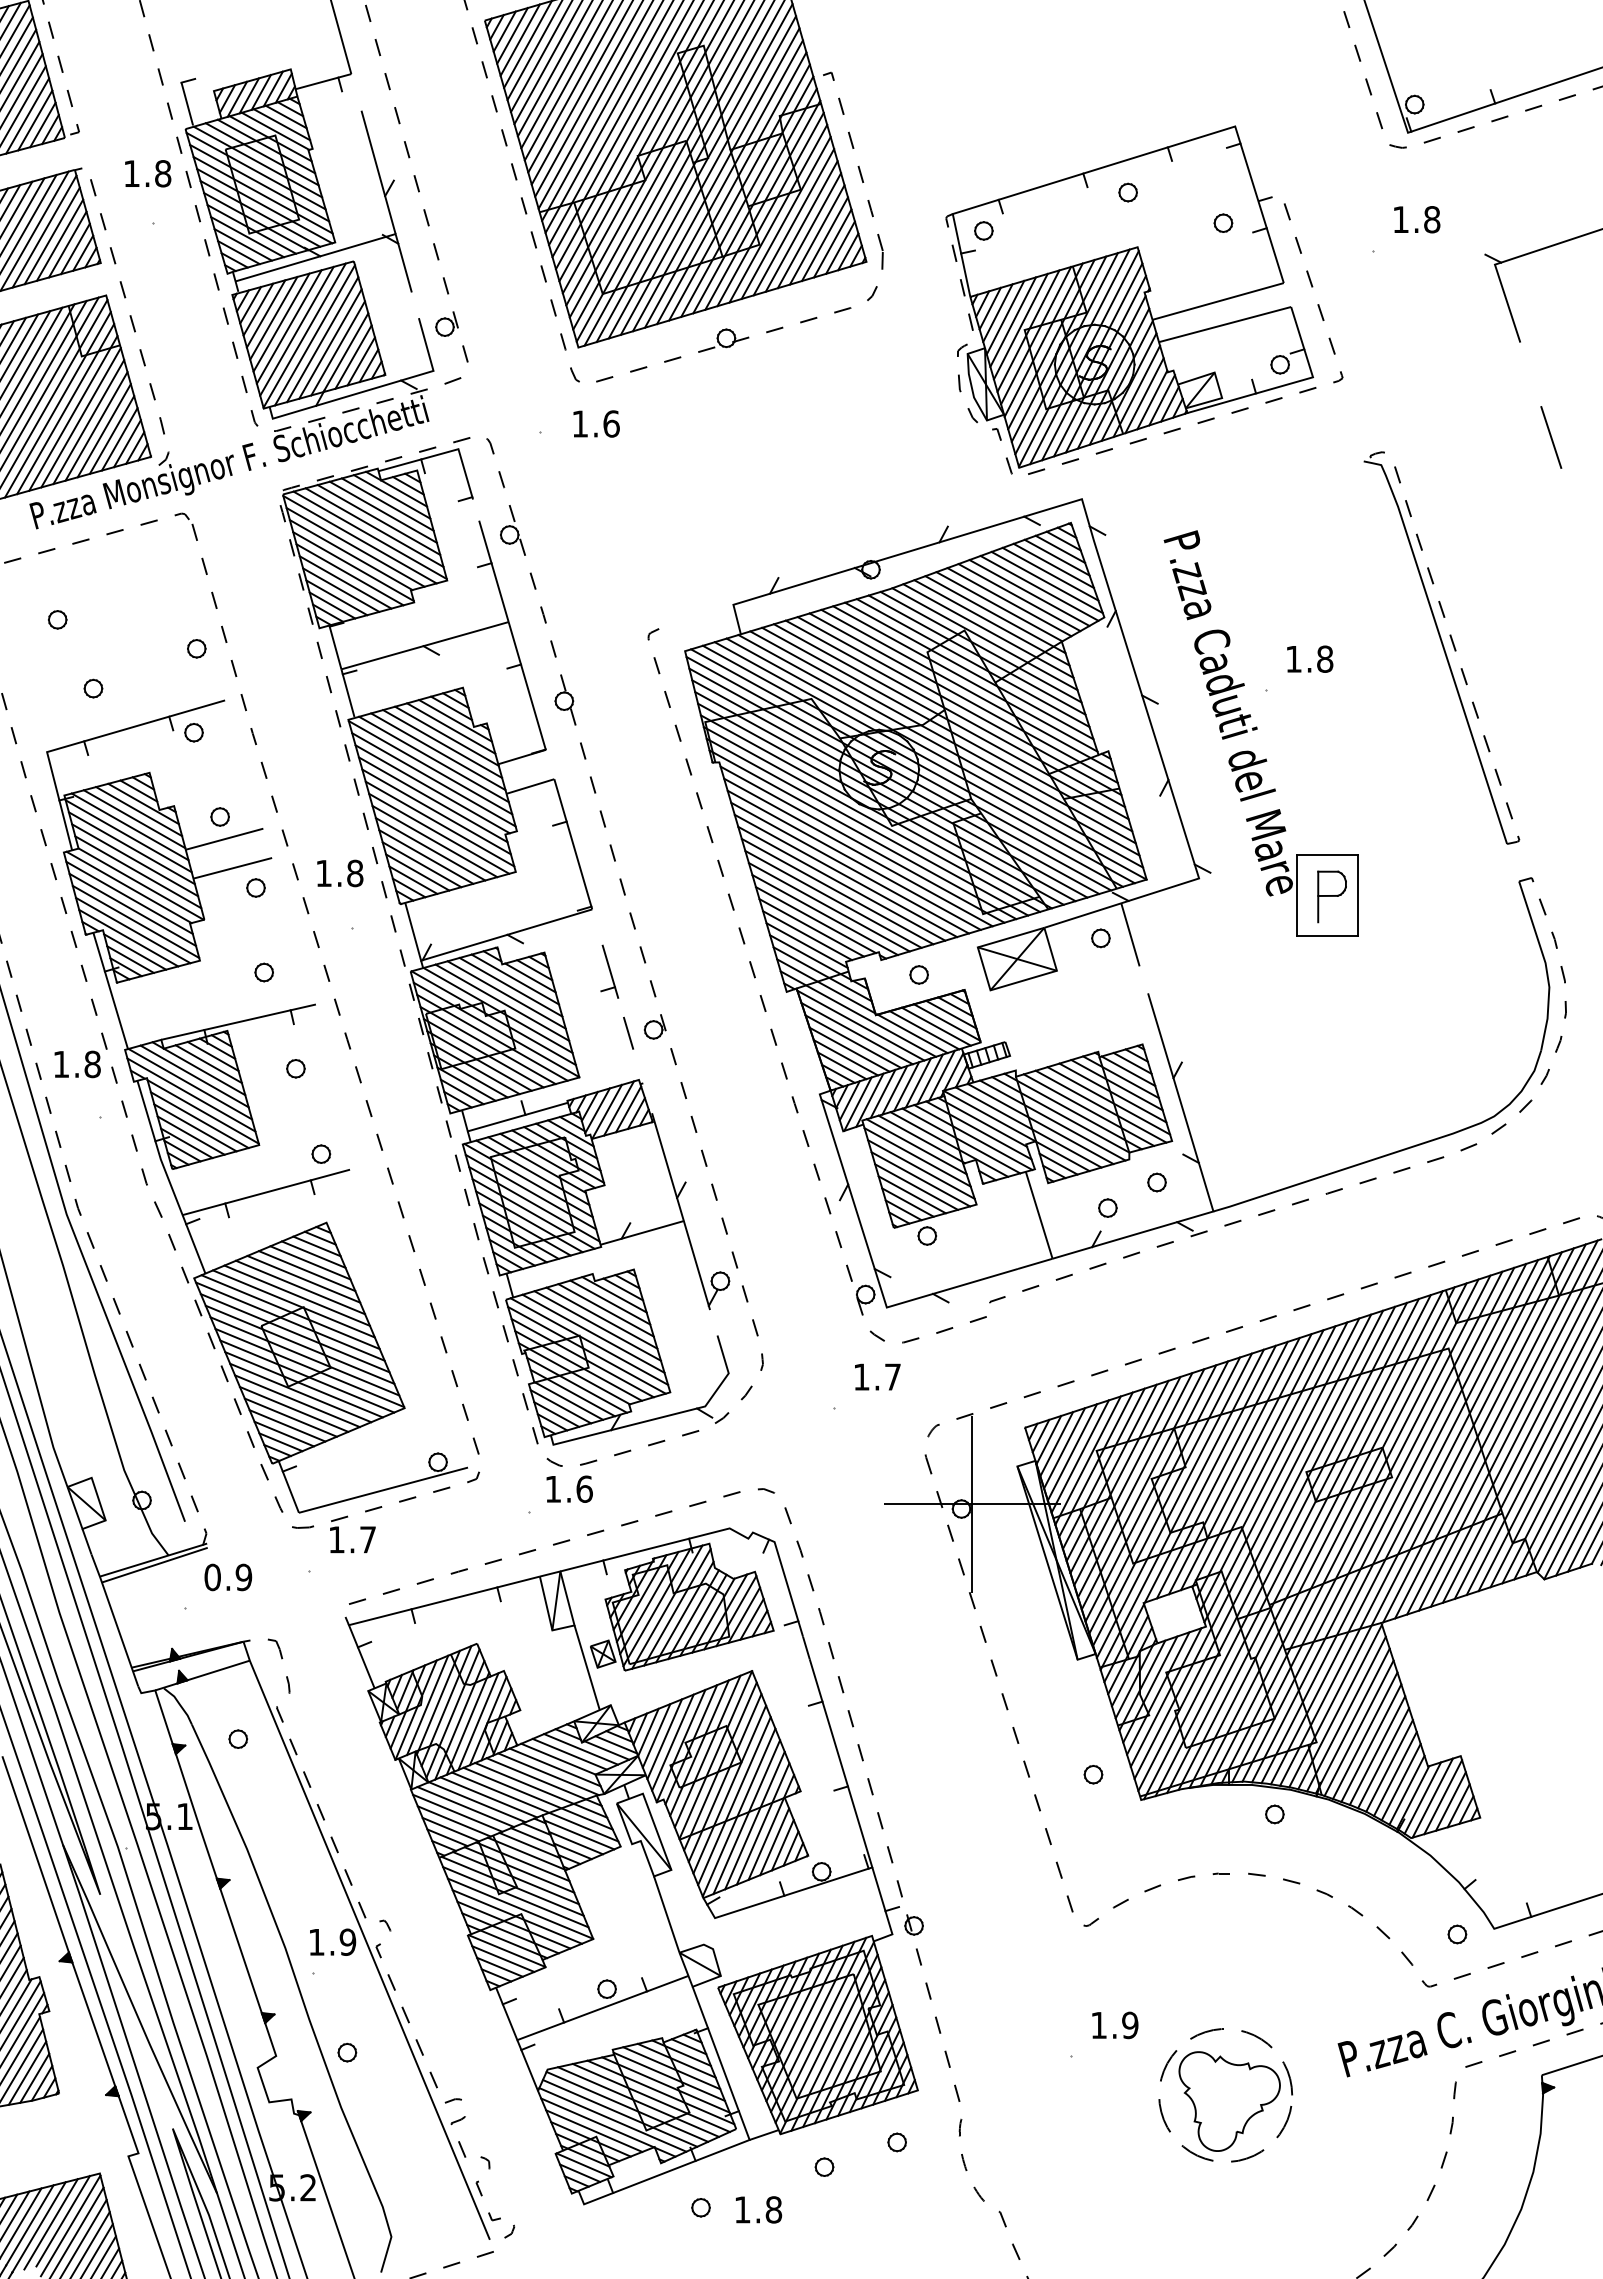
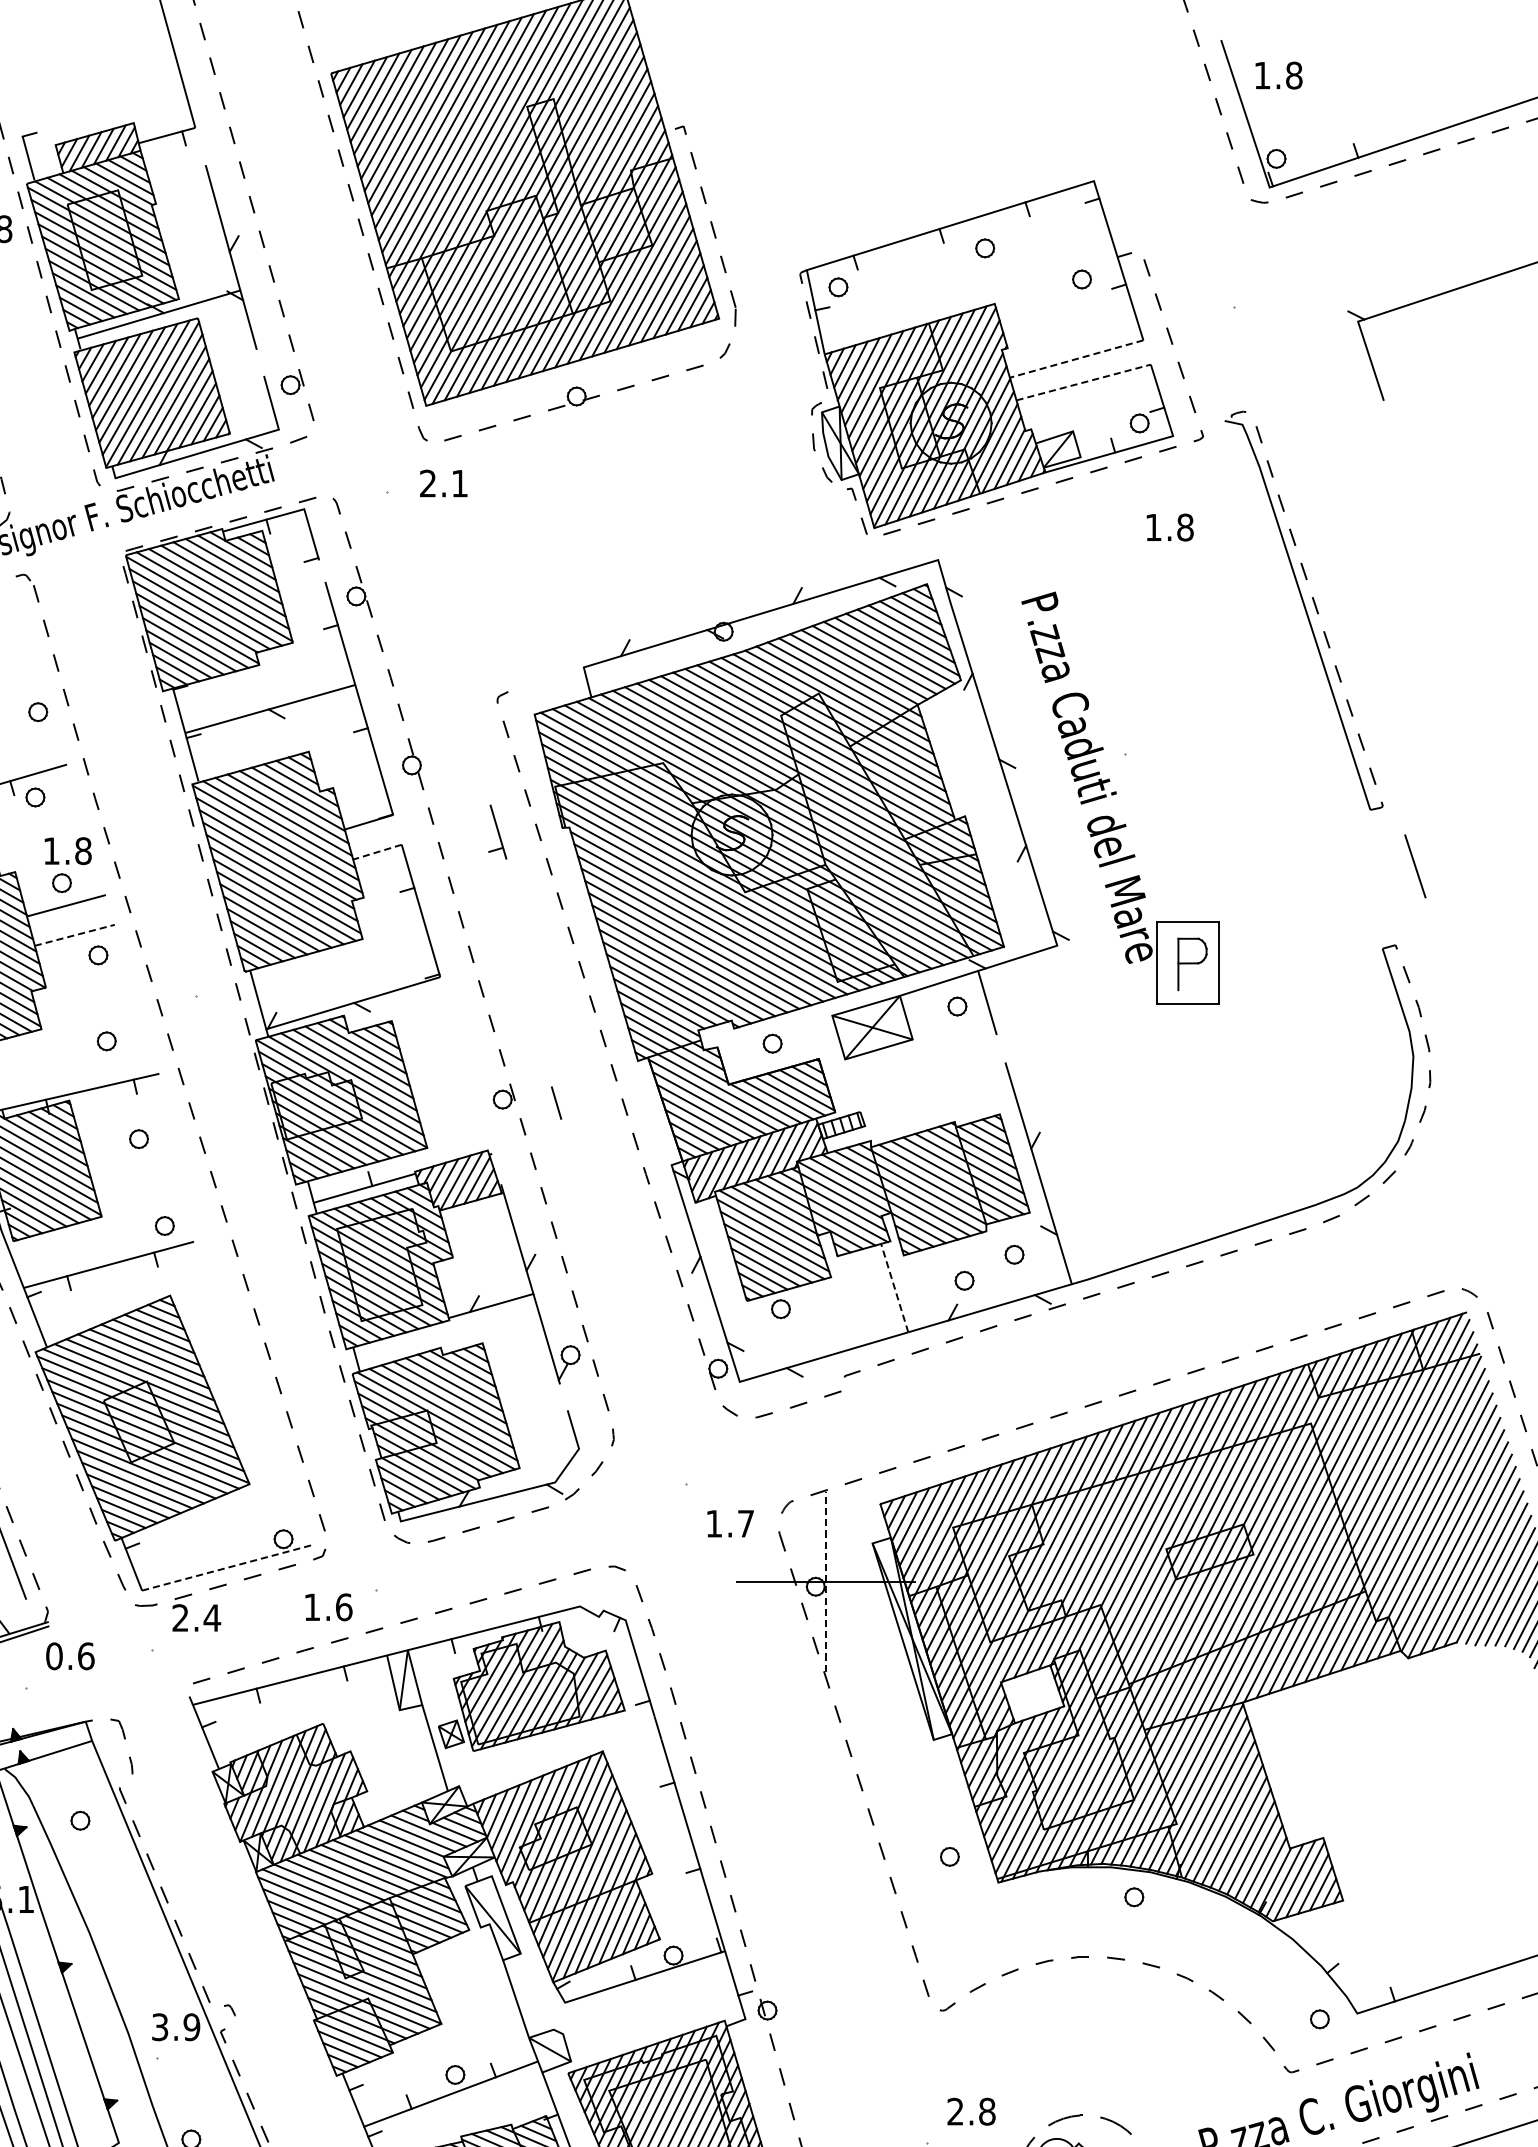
text: (1417, 219) -> (1279, 75), moved
line: (1217, 301) -> (1075, 359), solid -> dashed
line: (1225, 324) -> (1084, 382), solid -> dashed
text: (595, 423) -> (443, 483), 1.6 -> 2.1
line: (1551, 437) -> (1415, 866), moved
part: (1441, 647) -> (1303, 610), moved
text: (1310, 658) -> (1170, 526), moved
line: (530, 786) -> (377, 852), solid -> dashed
line: (232, 868) -> (74, 935), solid -> dashed
text: (340, 873) -> (68, 851), moved
part: (609, 971) -> (497, 831), moved
line: (628, 1032) -> (556, 1102), moved
line: (1039, 1214) -> (895, 1287), solid -> dashed
text: (877, 1376) -> (730, 1523), moved
text: (569, 1488) -> (328, 1606), moved
line: (383, 1490) -> (228, 1567), solid -> dashed
line: (972, 1504) -> (826, 1582), solid -> dashed
text: (352, 1539) -> (196, 1617), 1.7 -> 2.4
text: (243, 1577) -> (85, 1656), 0.9 -> 0.6
text: (316, 1941) -> (159, 2026), 1.9 -> 3.9
text: (1114, 2025) -> (971, 2111), 1.9 -> 2.8

